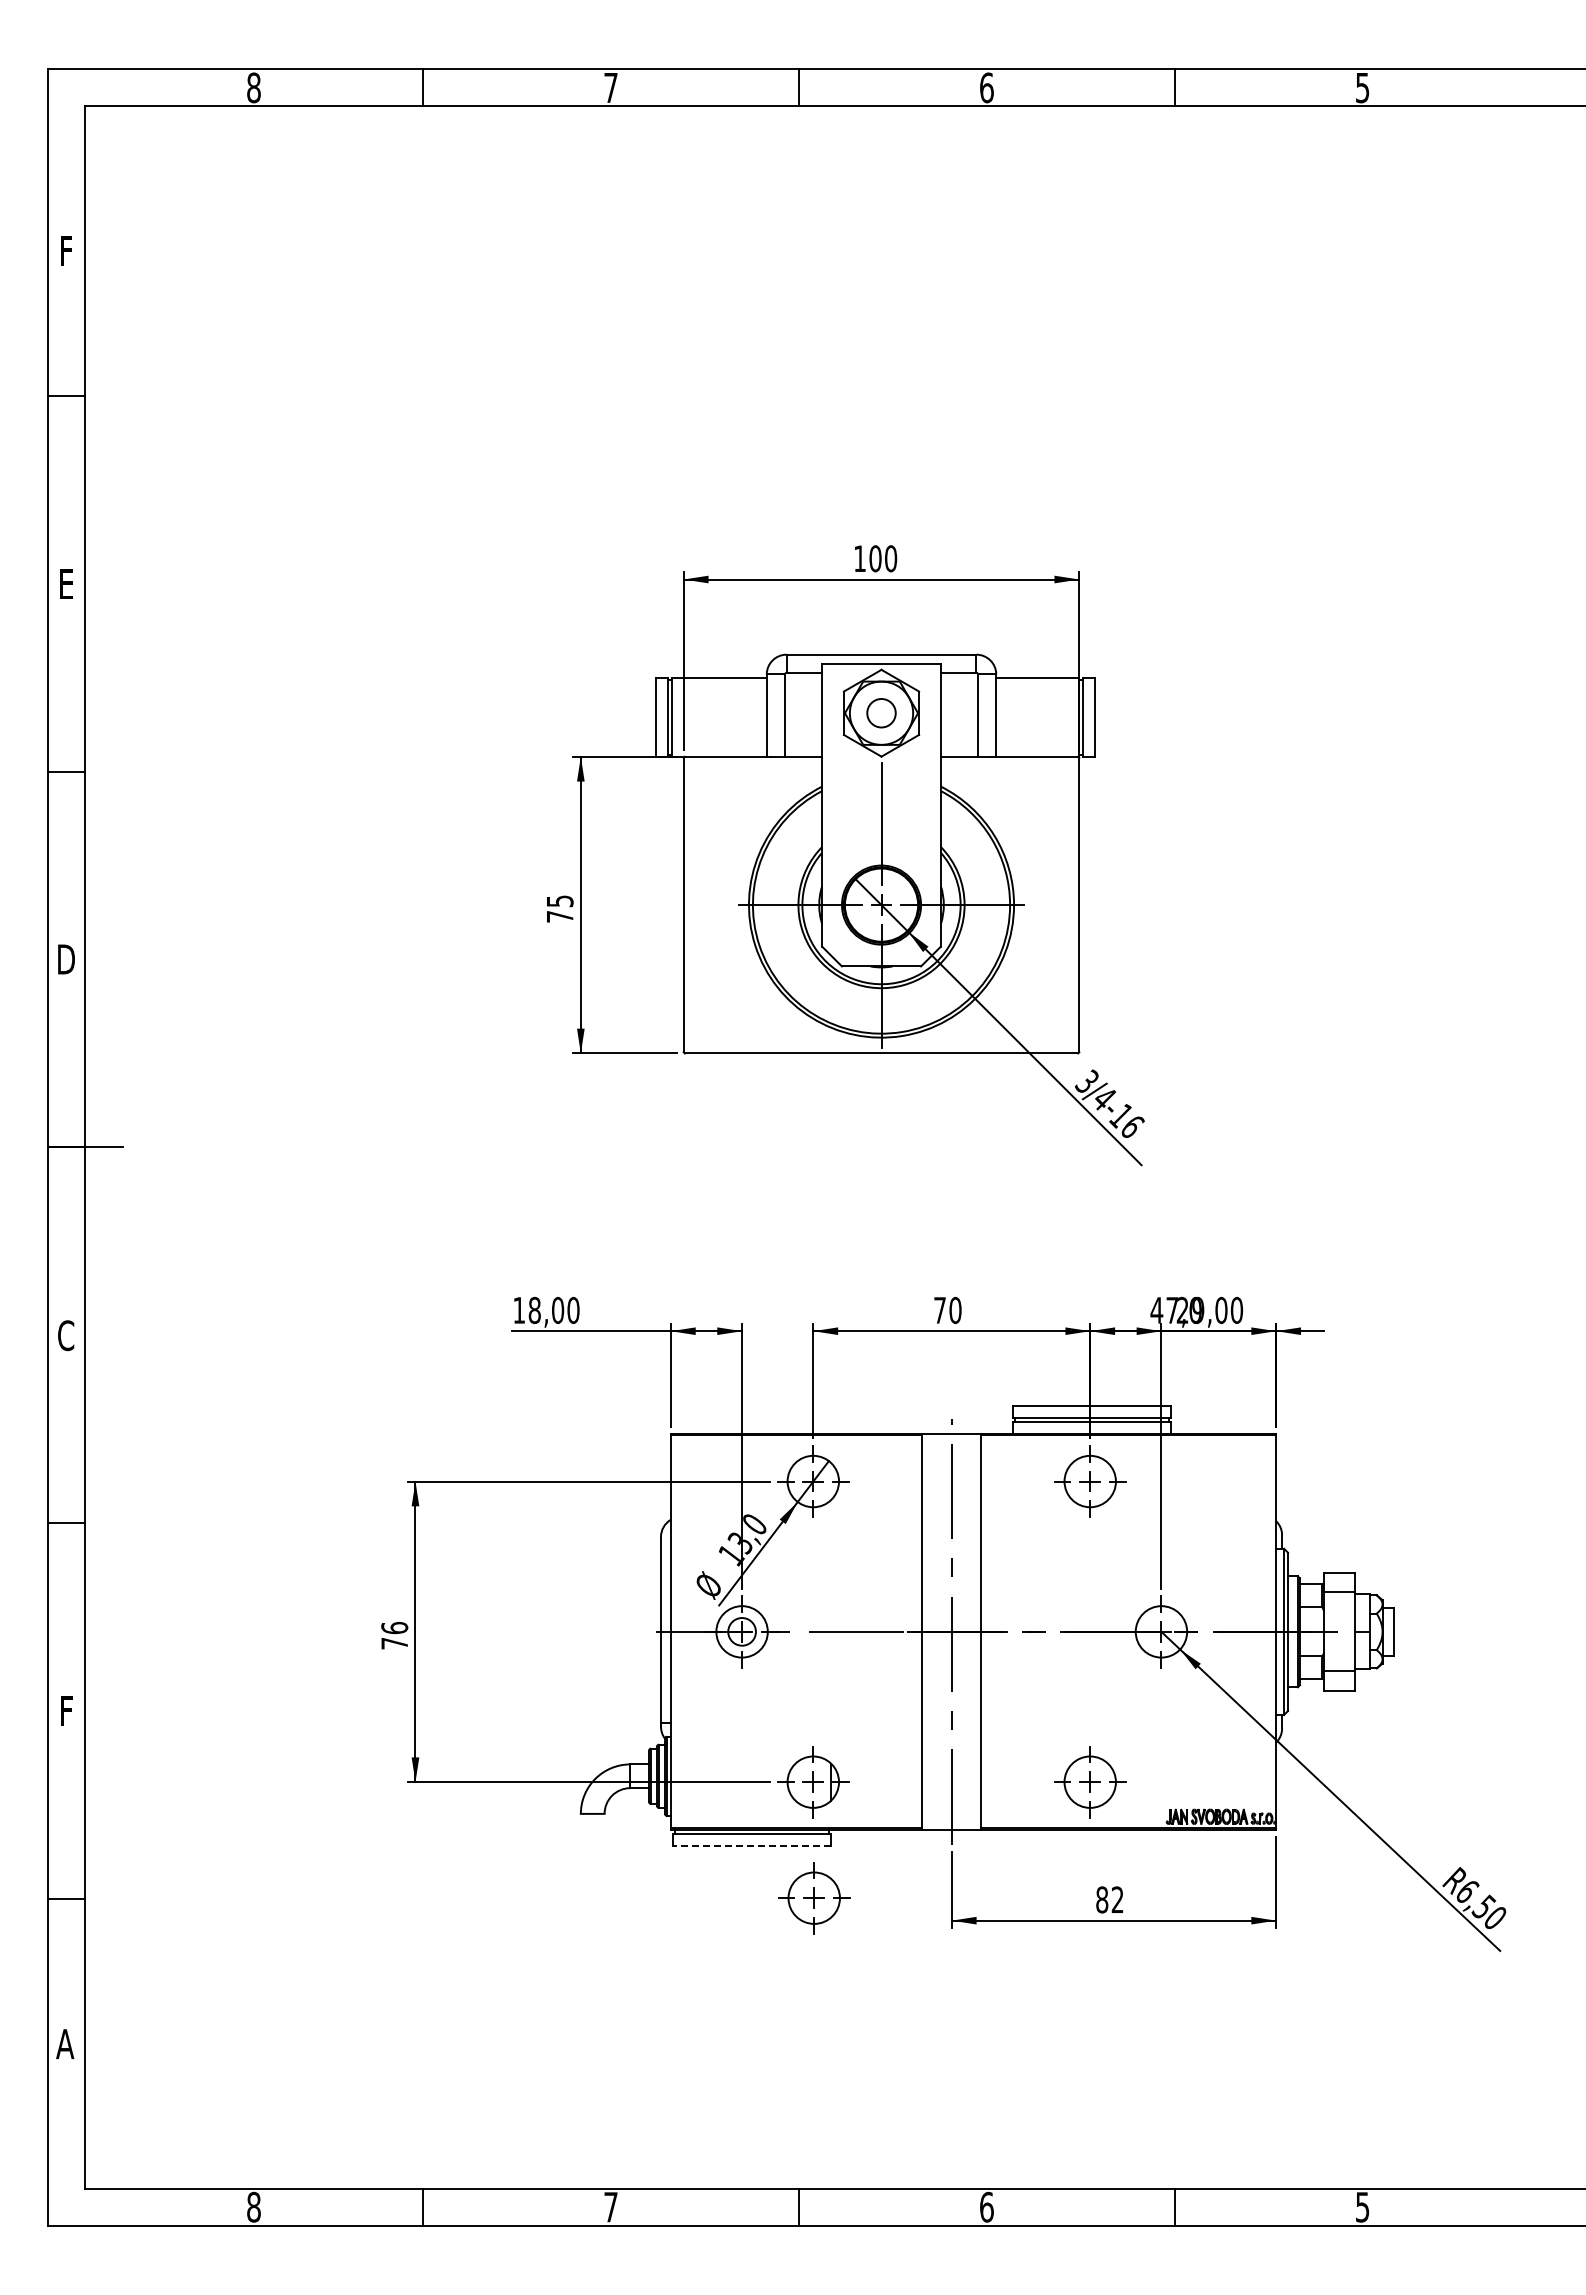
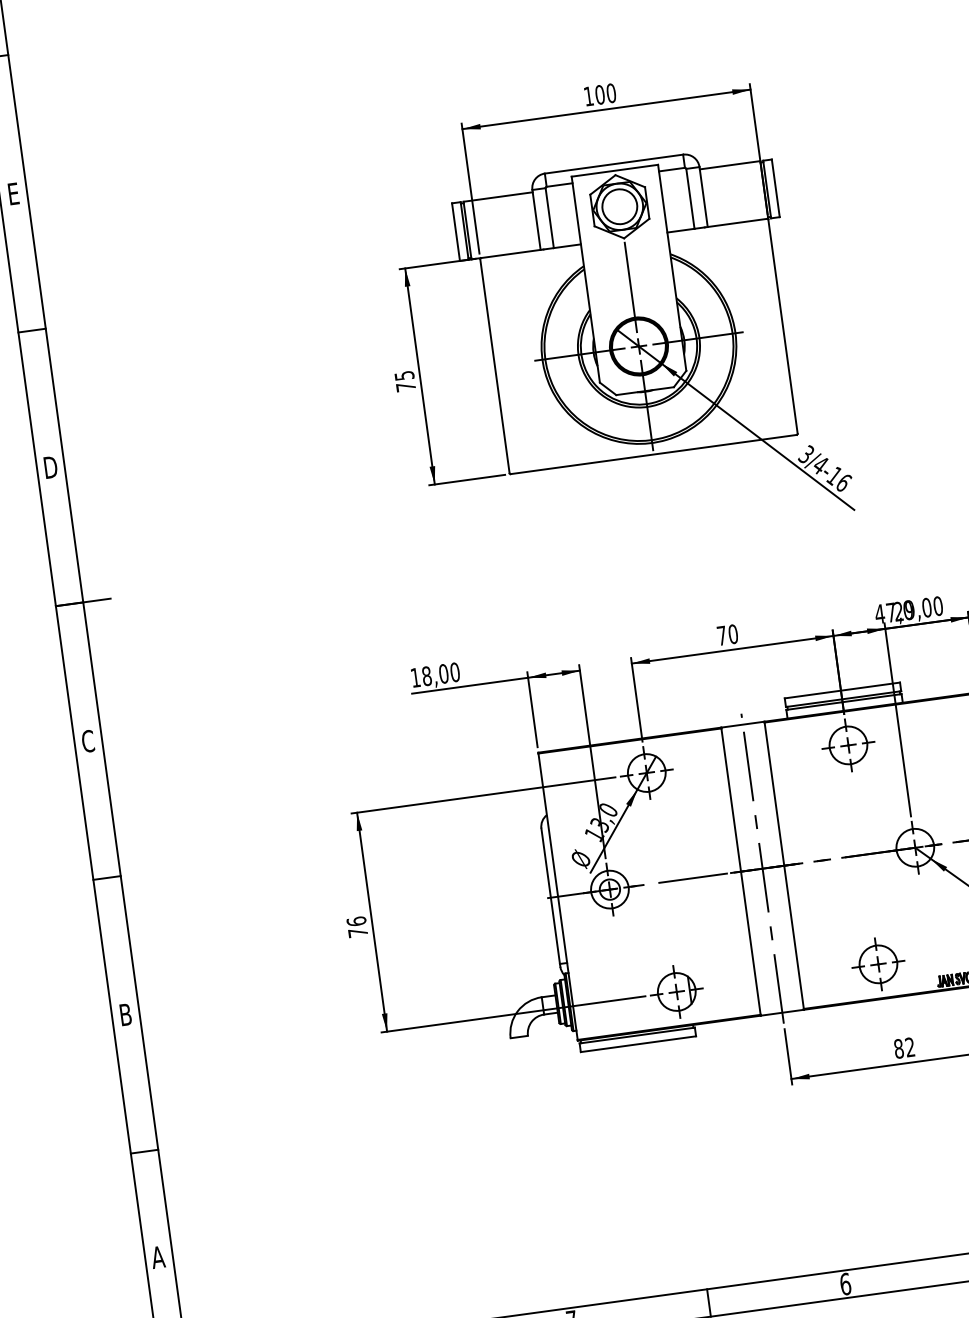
circle: (881, 712) -> (619, 206), size x1.67
text: (66, 1710) -> (125, 1014), F -> B
line: (751, 1845) -> (638, 1044), dashed -> solid
part: (814, 1898) -> (689, 1076), removed

